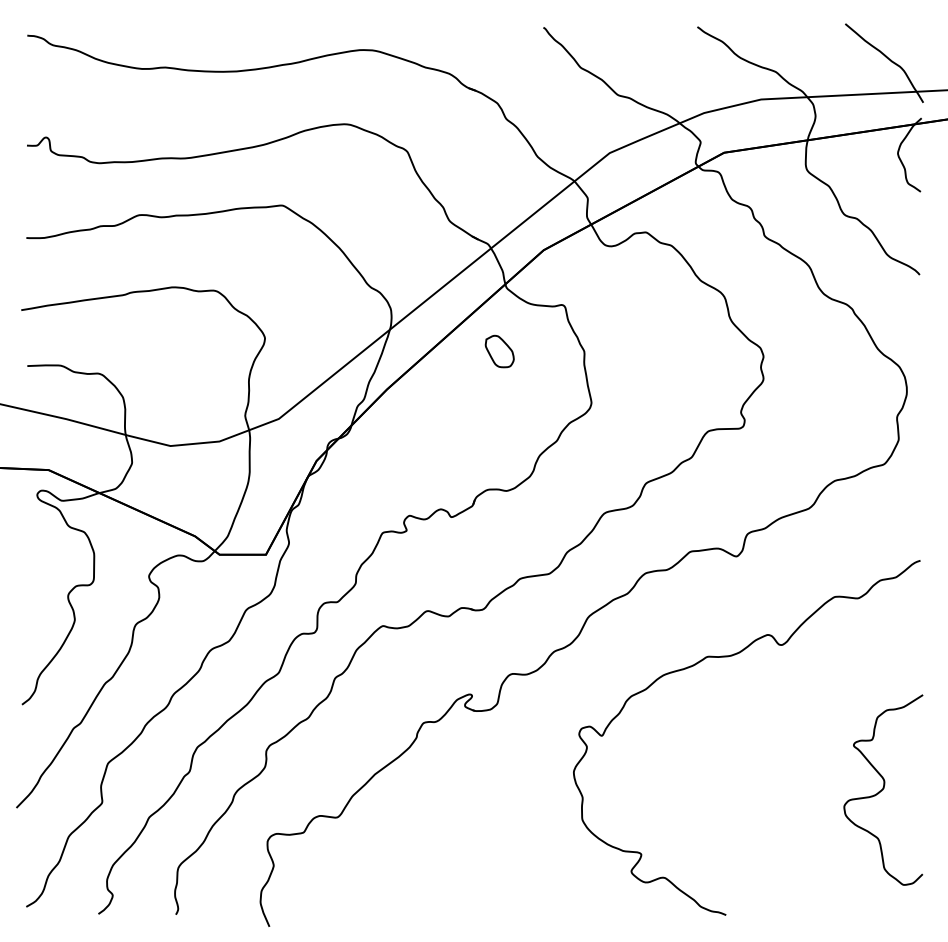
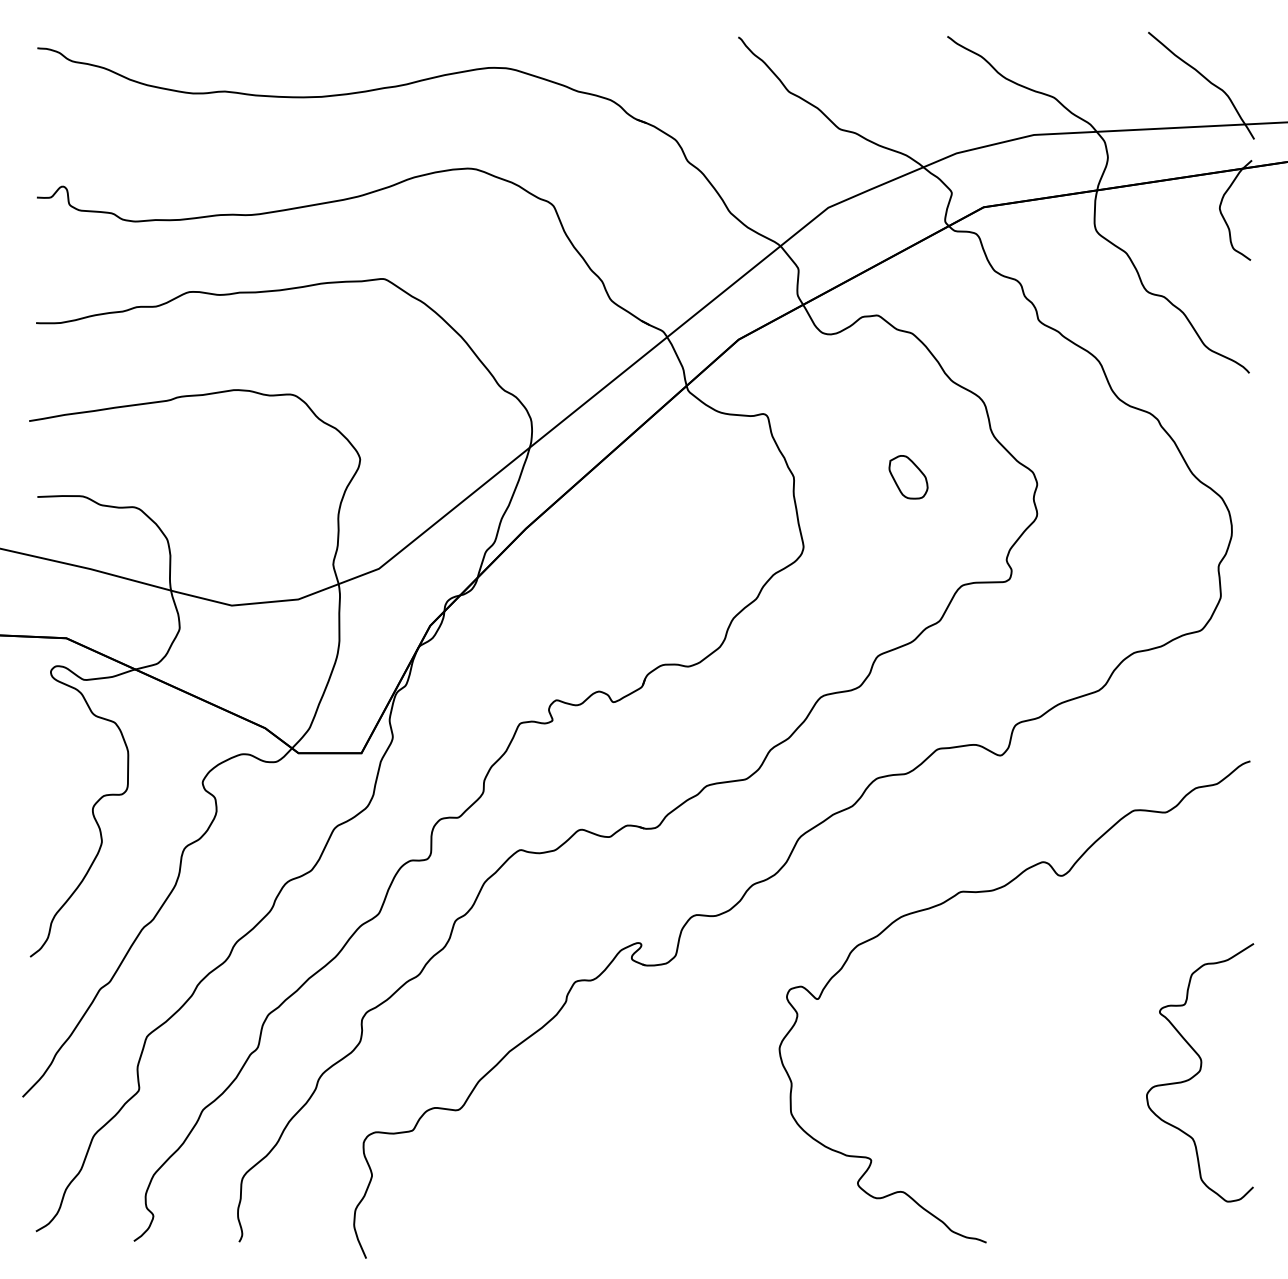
part: (499, 351) -> (908, 477), moved

